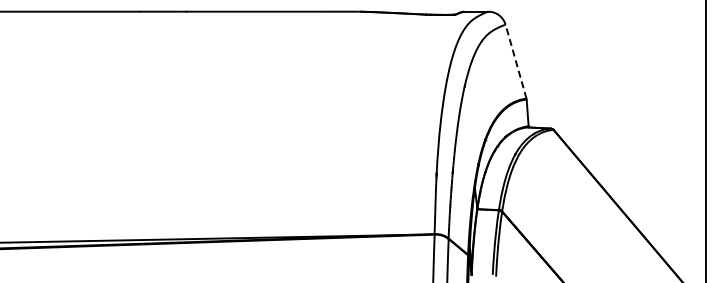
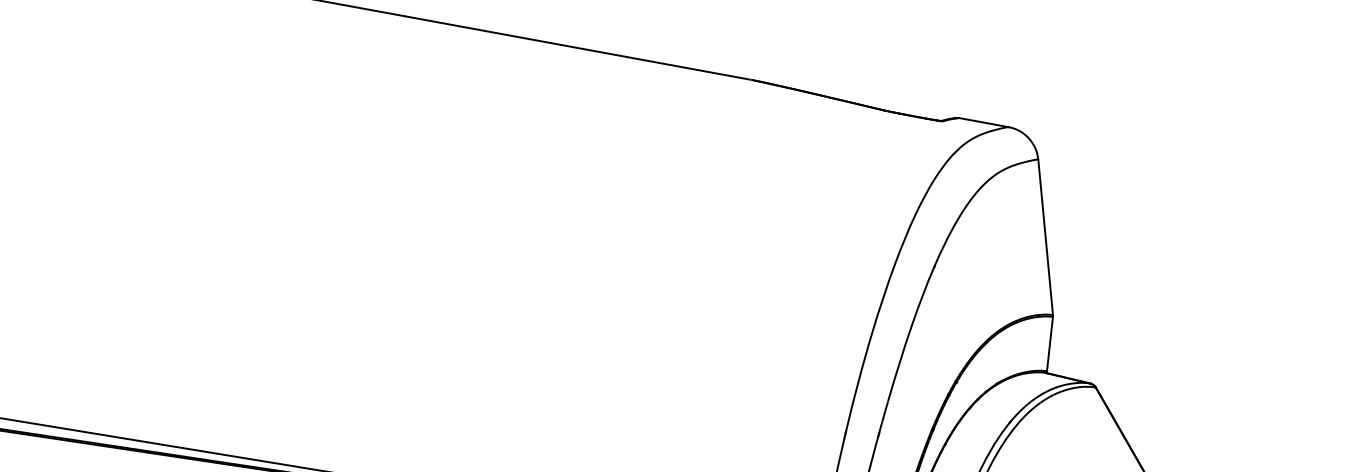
line: (515, 61) -> (1044, 236), dashed -> solid

